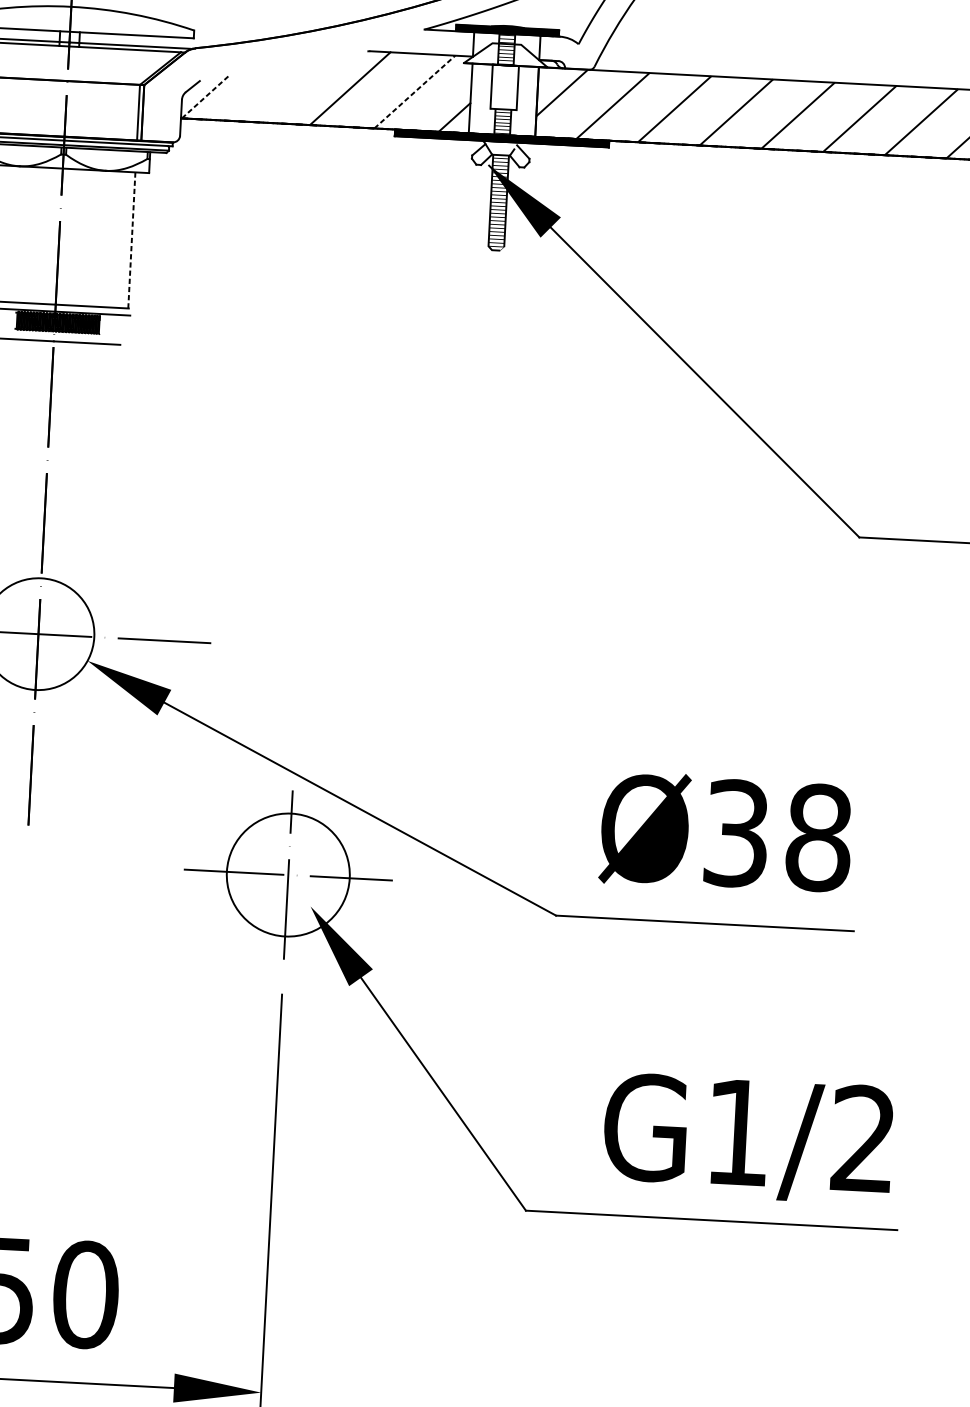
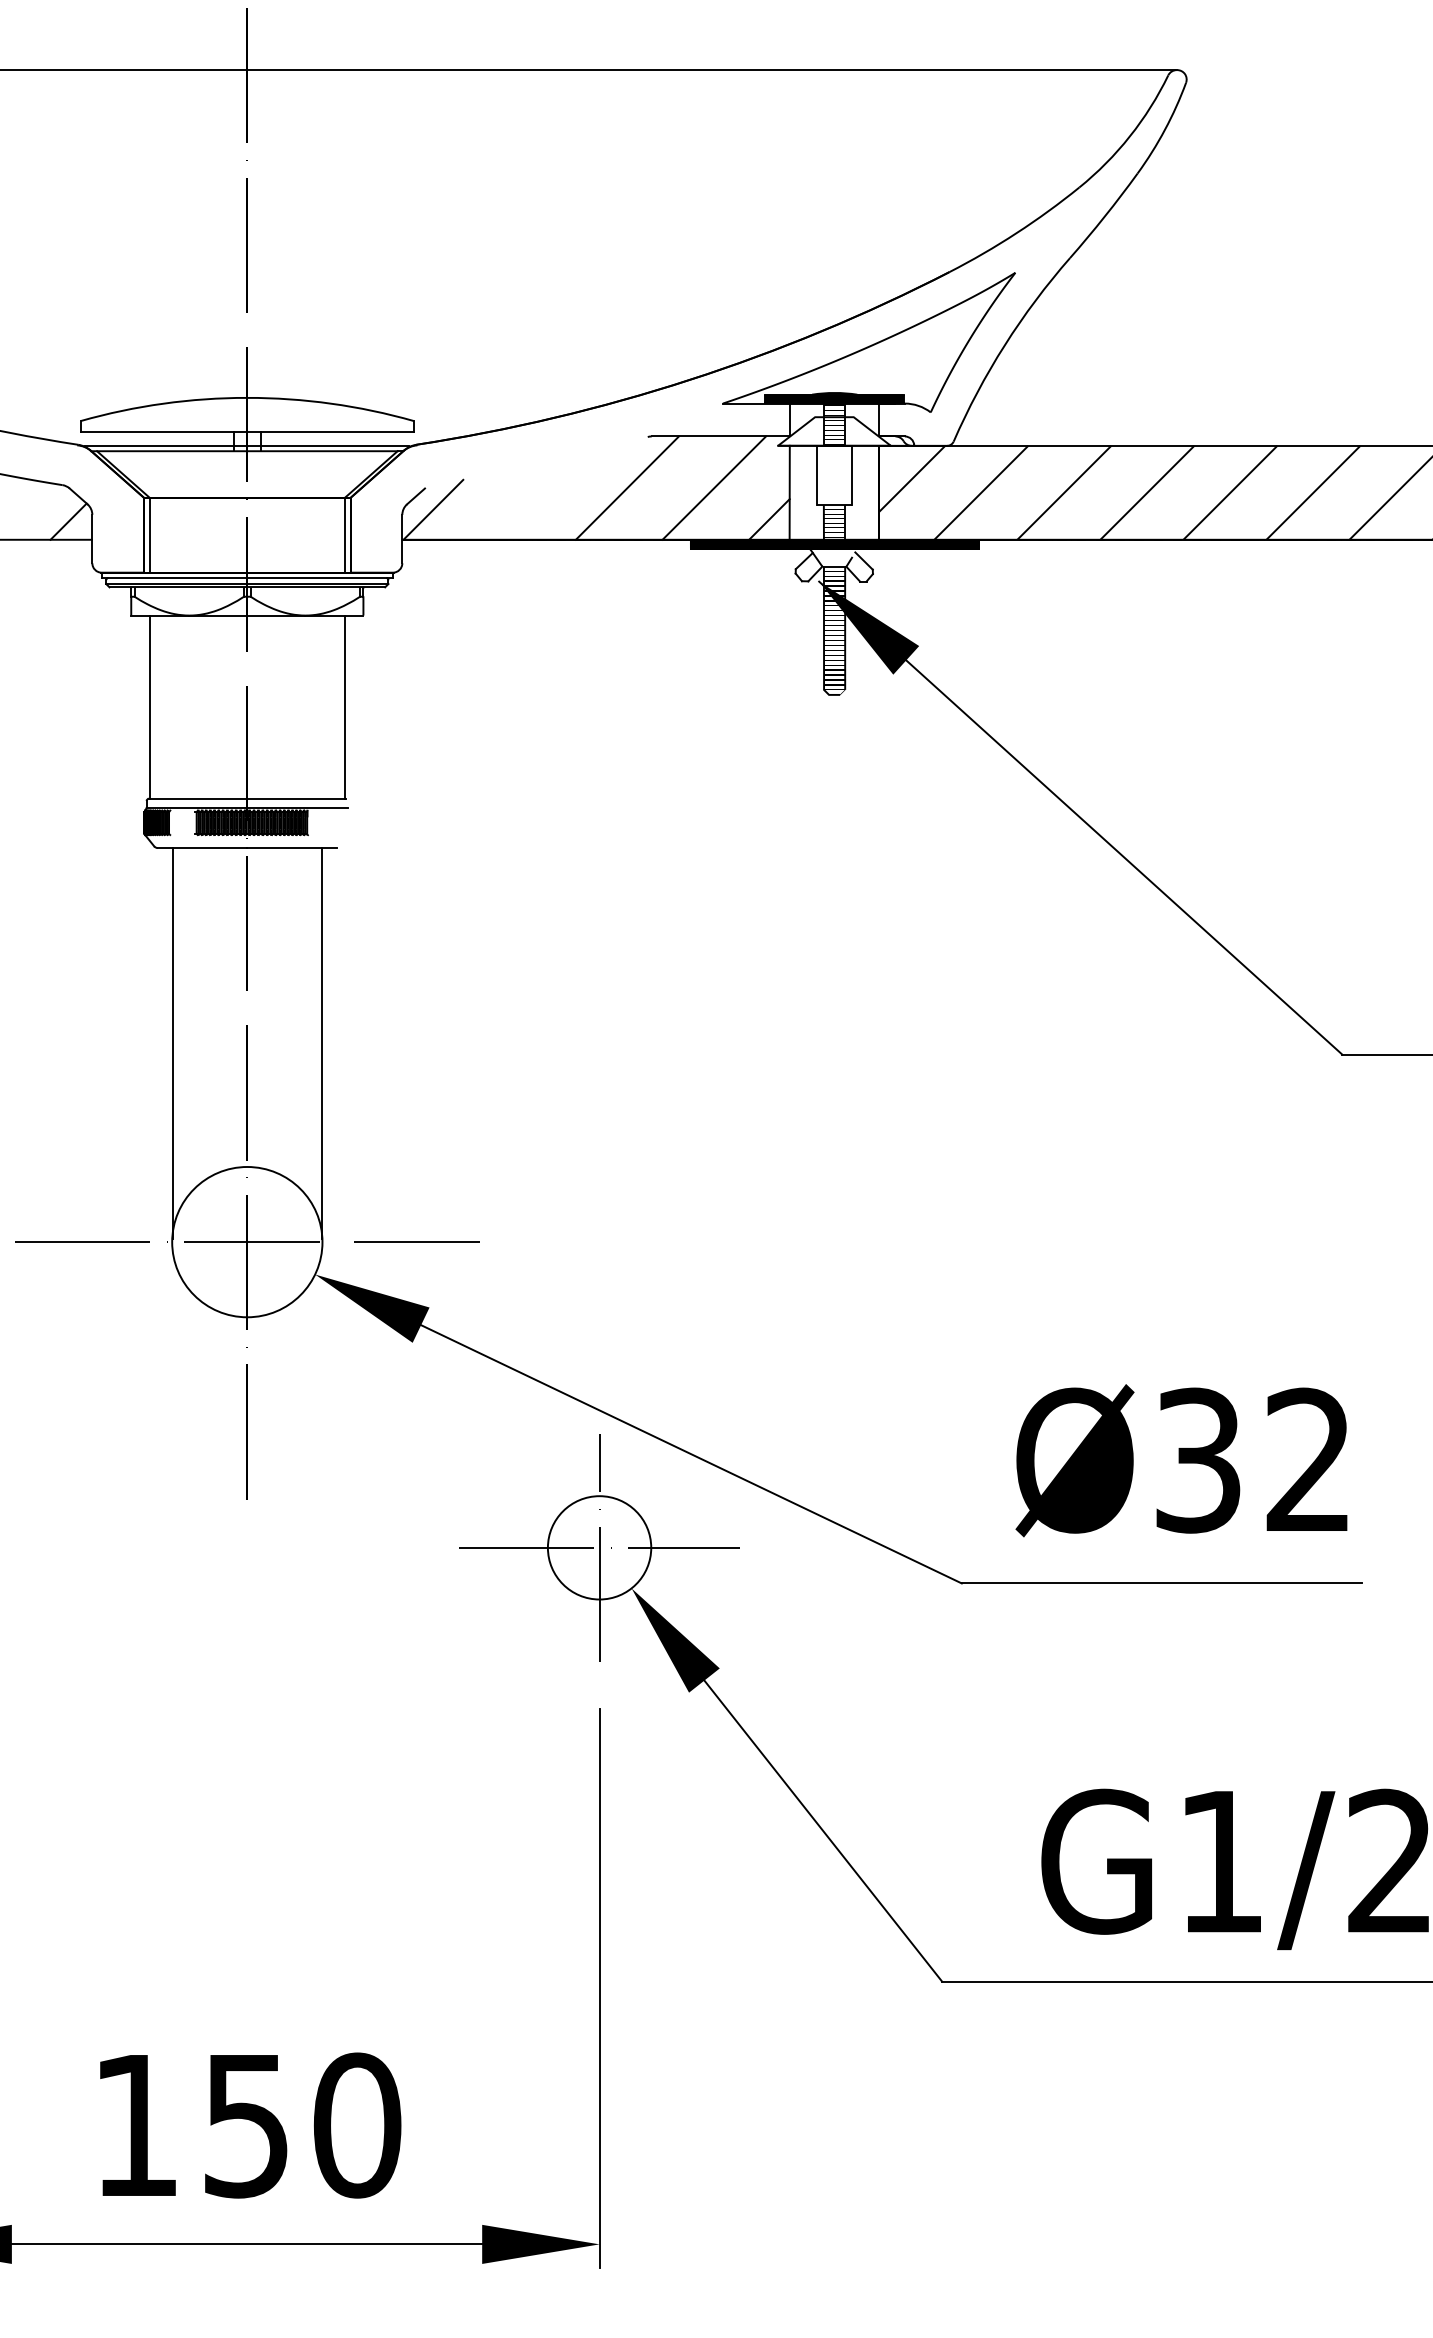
line: (415, 91) -> (714, 487), dashed -> solid
line: (205, 97) -> (433, 509), dashed -> solid
line: (131, 240) -> (344, 707), dashed -> solid
line: (102, 489) -> (322, 1043), added
text: (818, 837) -> (1308, 1460), Ø38 -> Ø32
circle: (288, 874) -> (599, 1547), size x0.62

